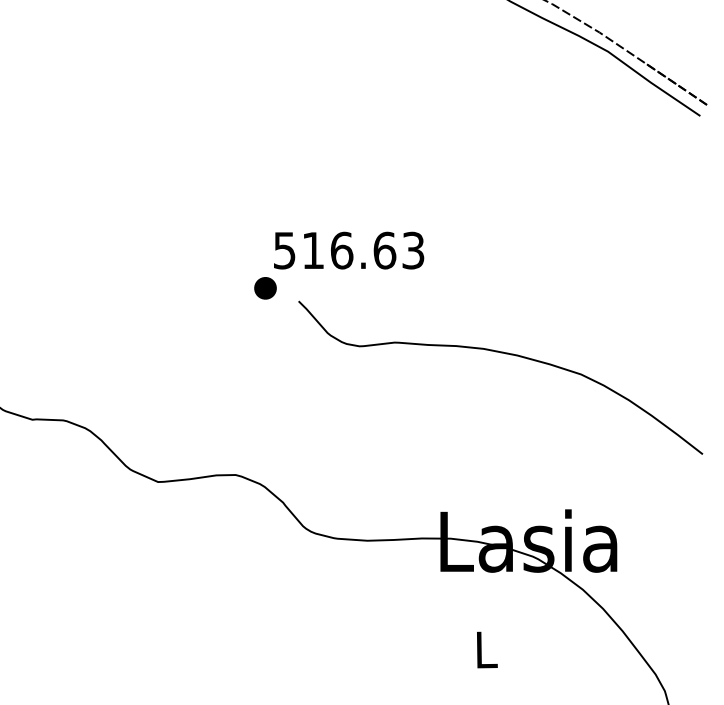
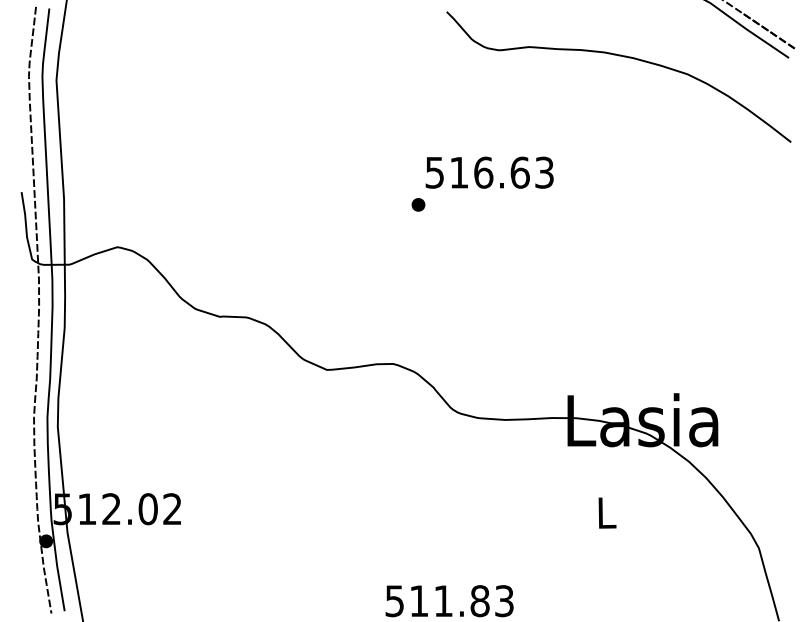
part: (265, 287) -> (418, 204), size x0.71
curve: (506, 354) -> (623, 57), moved

